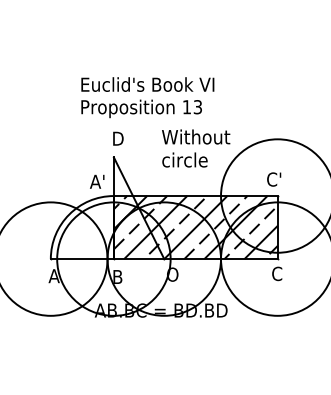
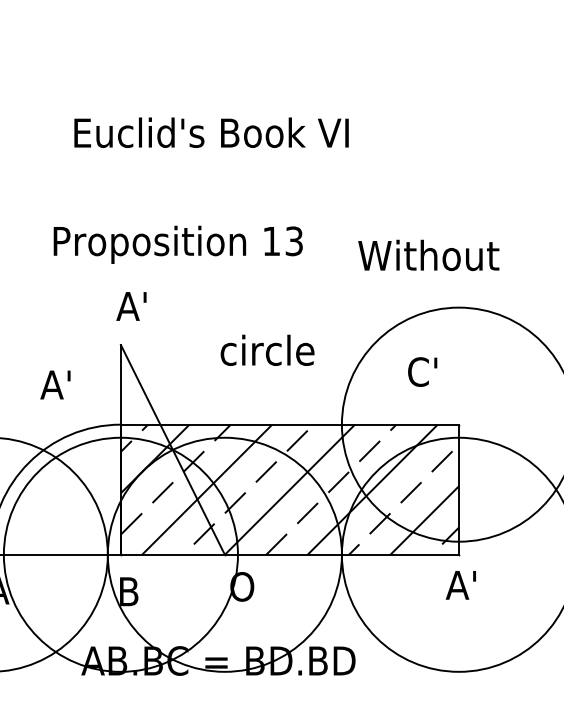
text: (147, 84) -> (210, 132), moved
text: (196, 136) -> (429, 254), moved
text: (118, 138) -> (130, 305), D -> A'
text: (274, 179) -> (423, 371), moved
text: (97, 181) -> (56, 384), moved
text: (278, 273) -> (460, 584), C -> A'

